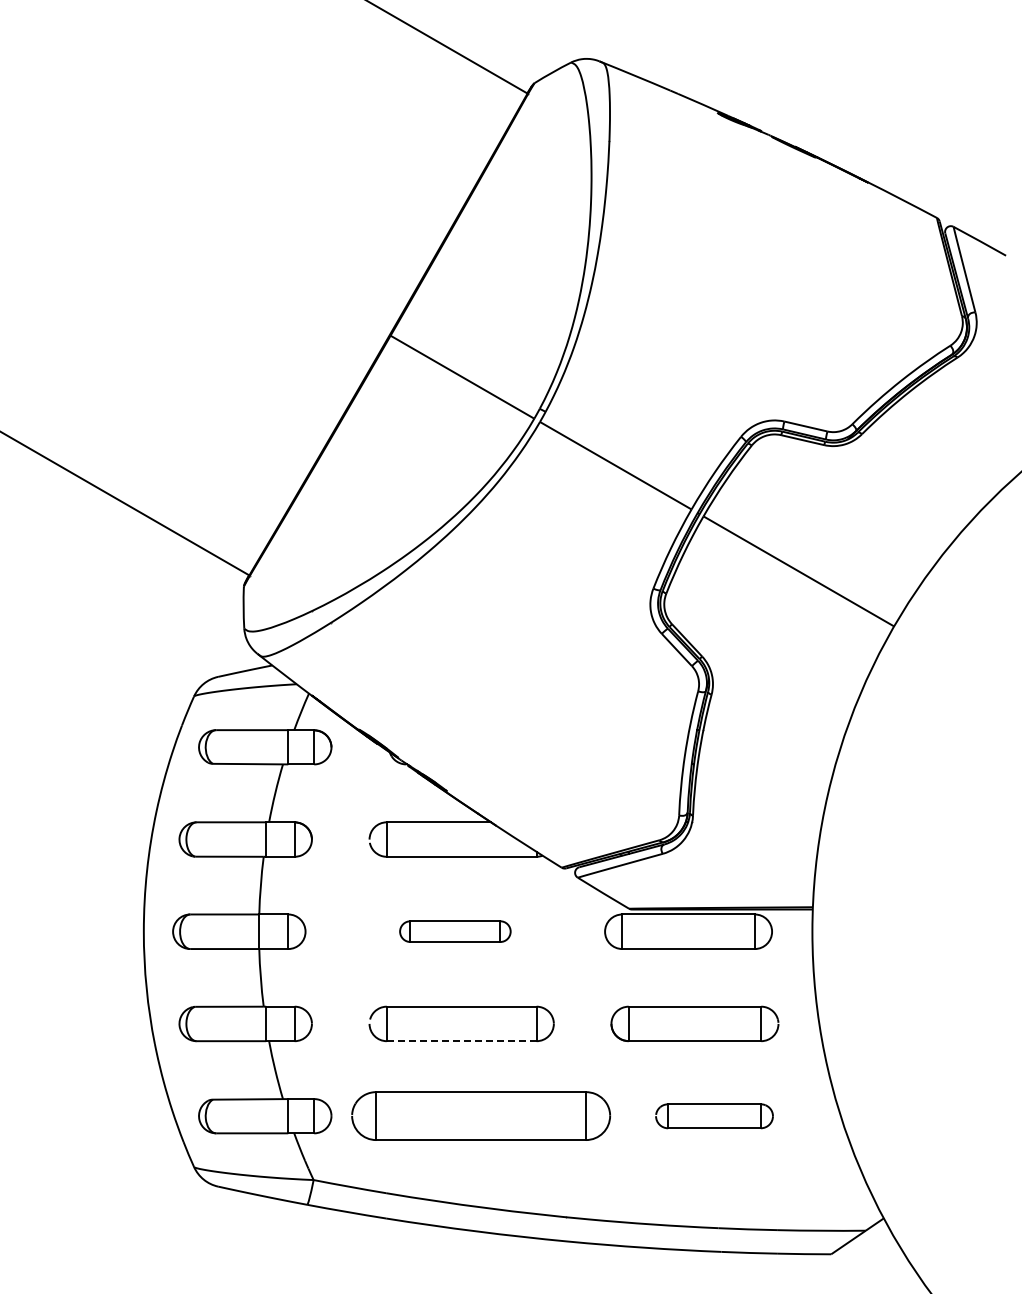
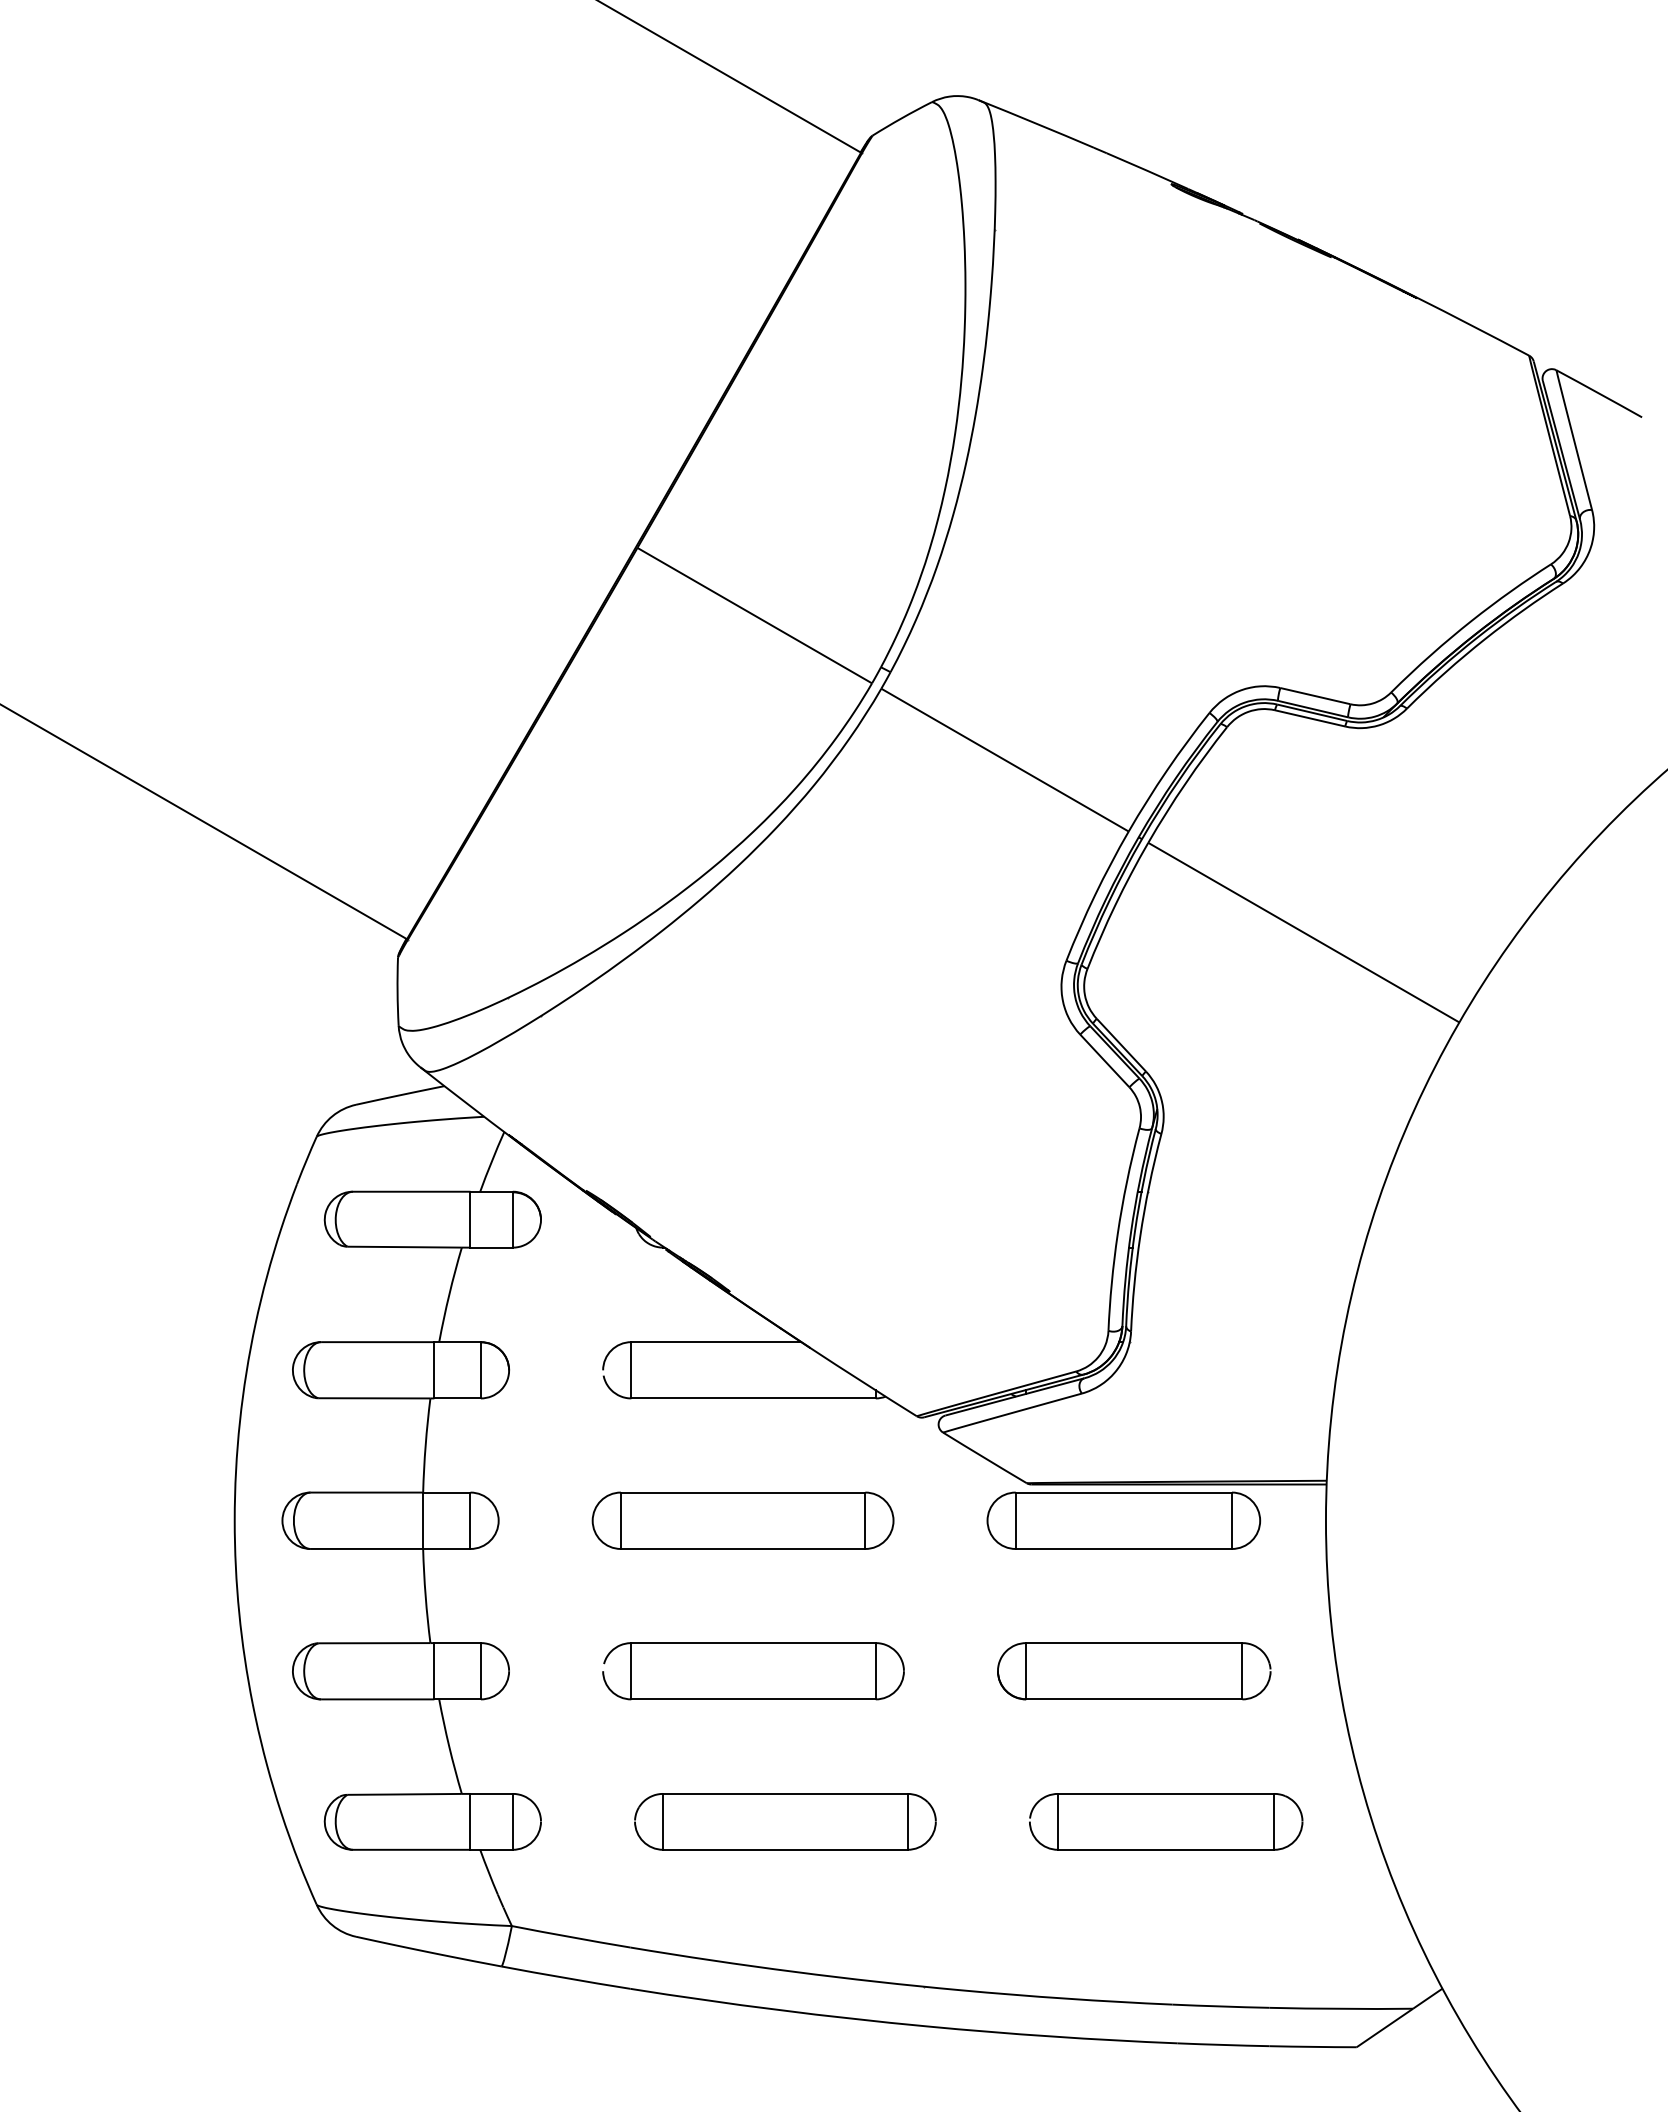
part: (455, 931) -> (743, 1520), size x1.67
line: (461, 1041) -> (753, 1699), dashed -> solid
part: (481, 1116) -> (785, 1822), size x0.71
part: (714, 1116) -> (1166, 1822), size x1.43

